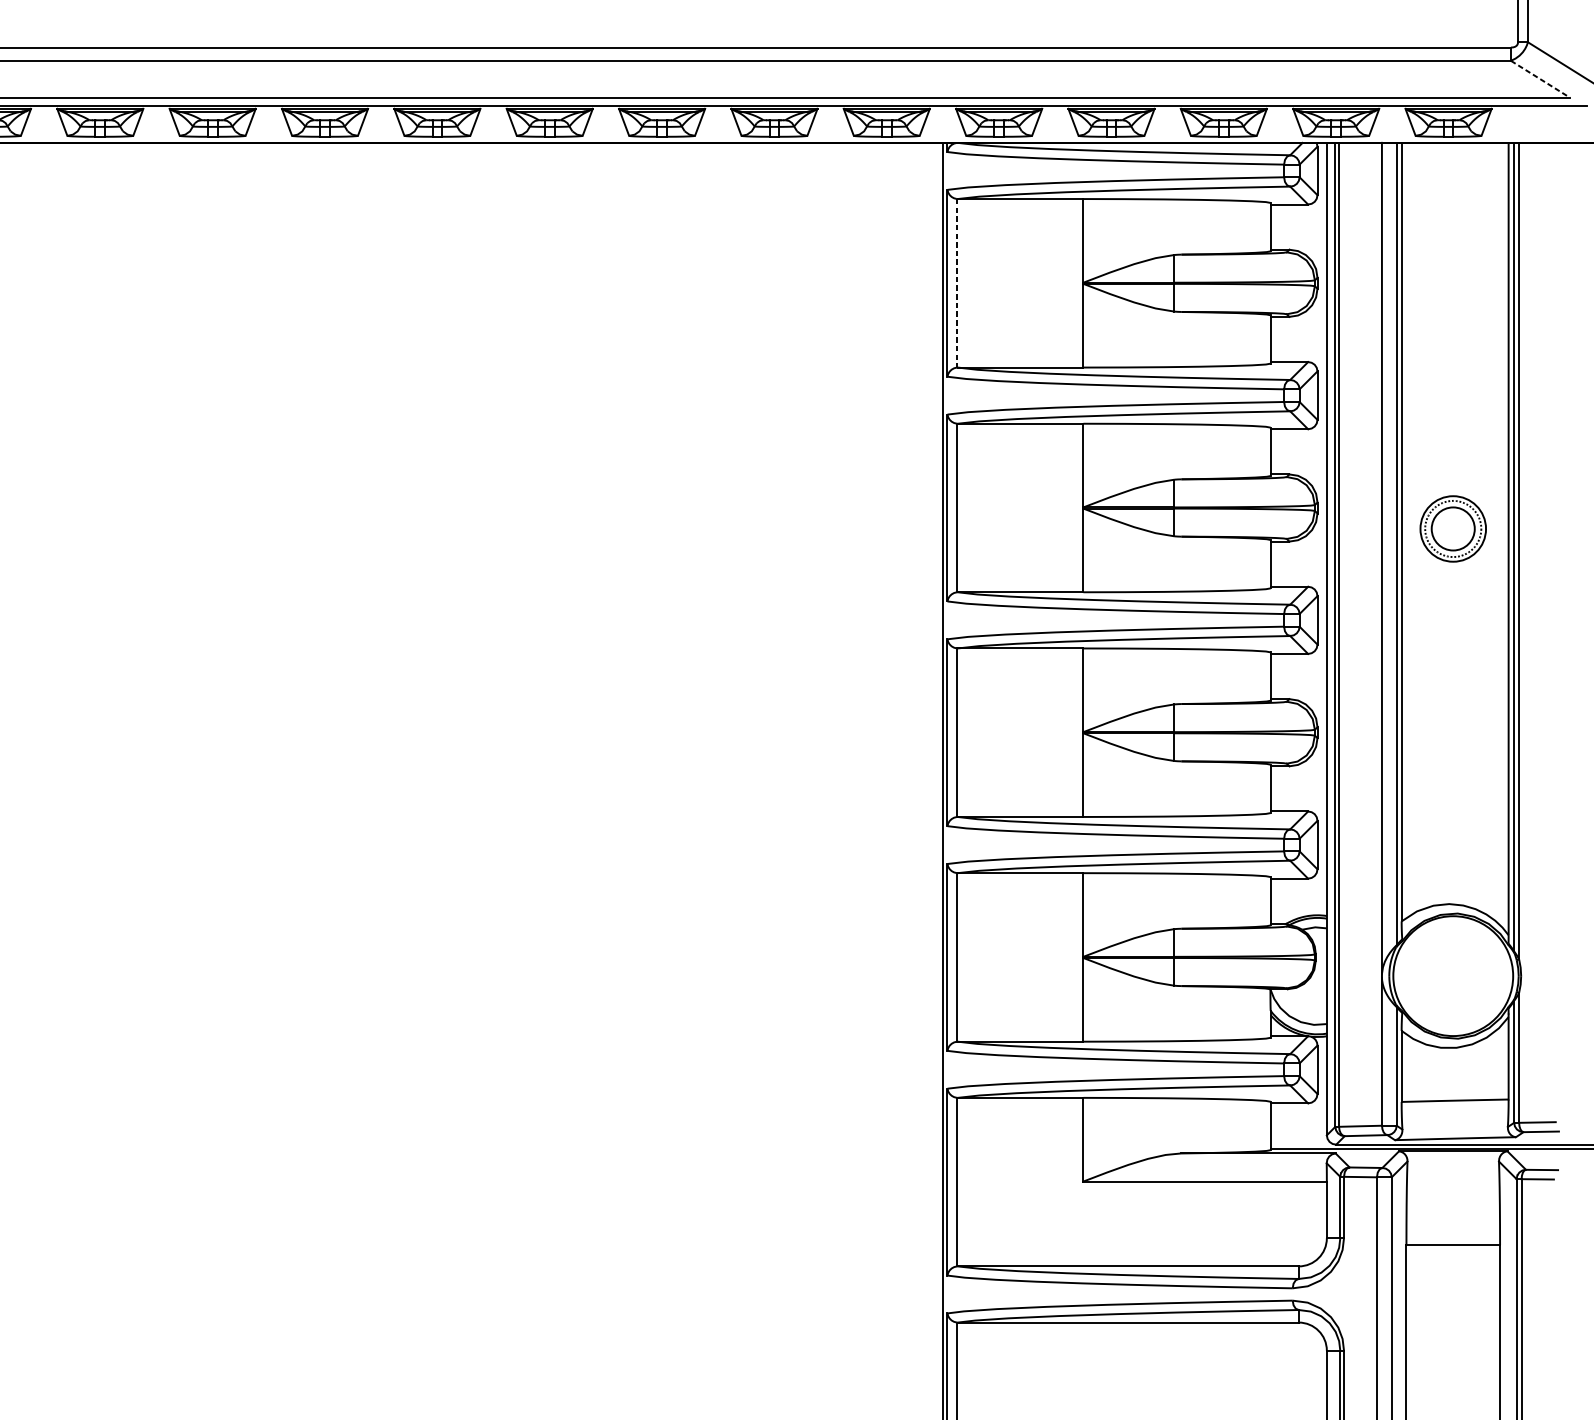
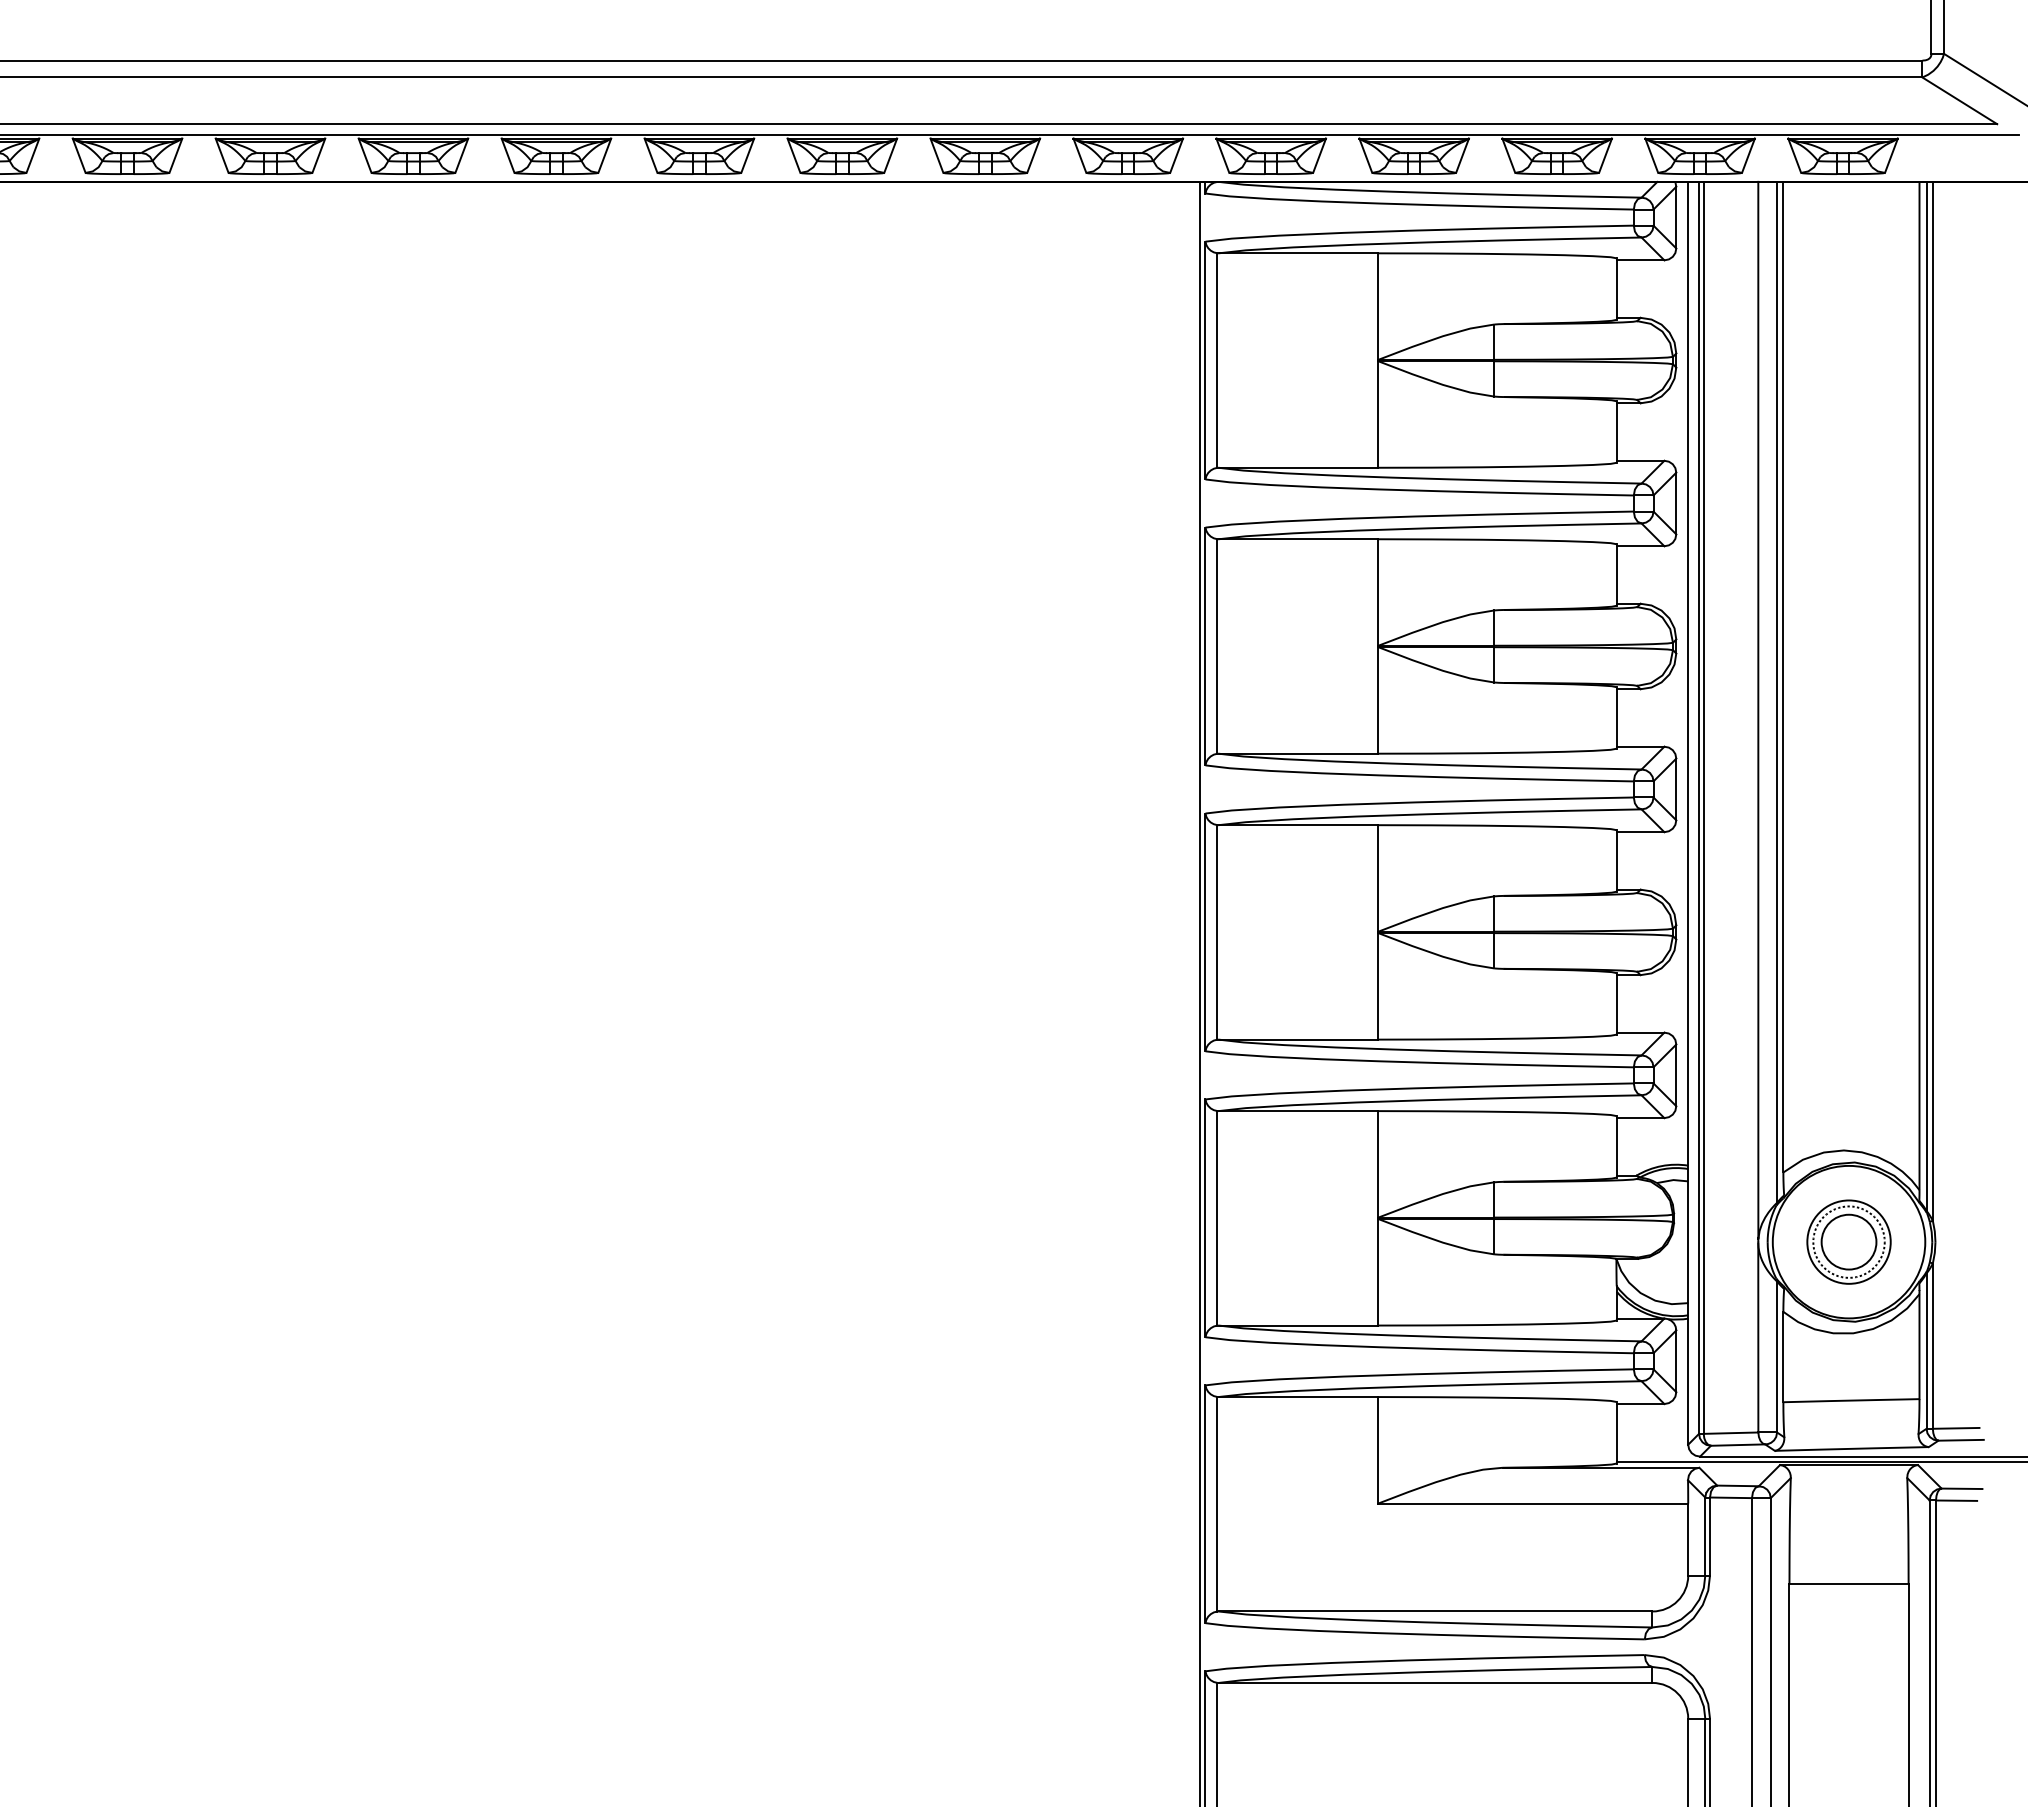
line: (1540, 79) -> (1960, 101), dashed -> solid
line: (956, 284) -> (1217, 361), dashed -> solid
part: (1452, 528) -> (1848, 1241), moved

